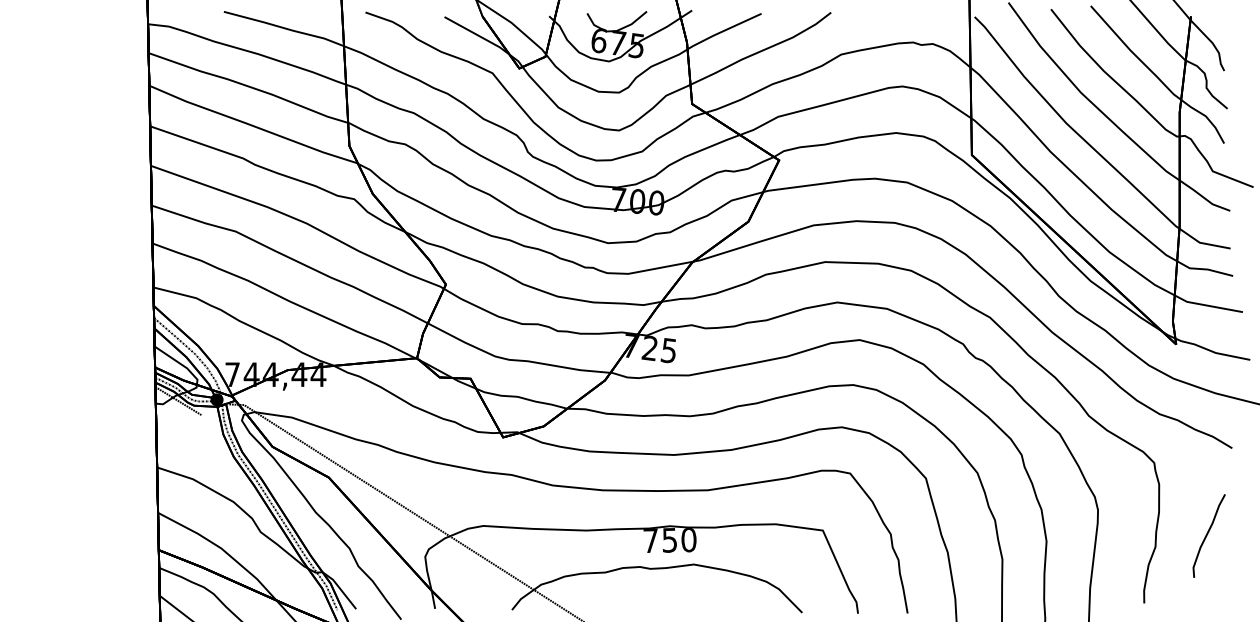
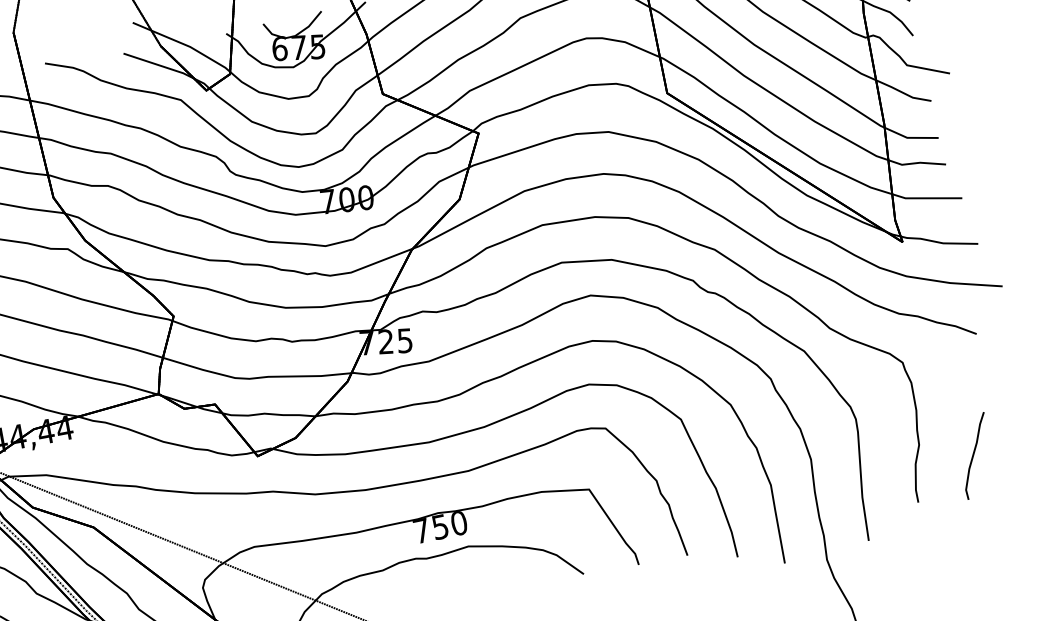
curve: (1208, 534) -> (974, 454), moved

